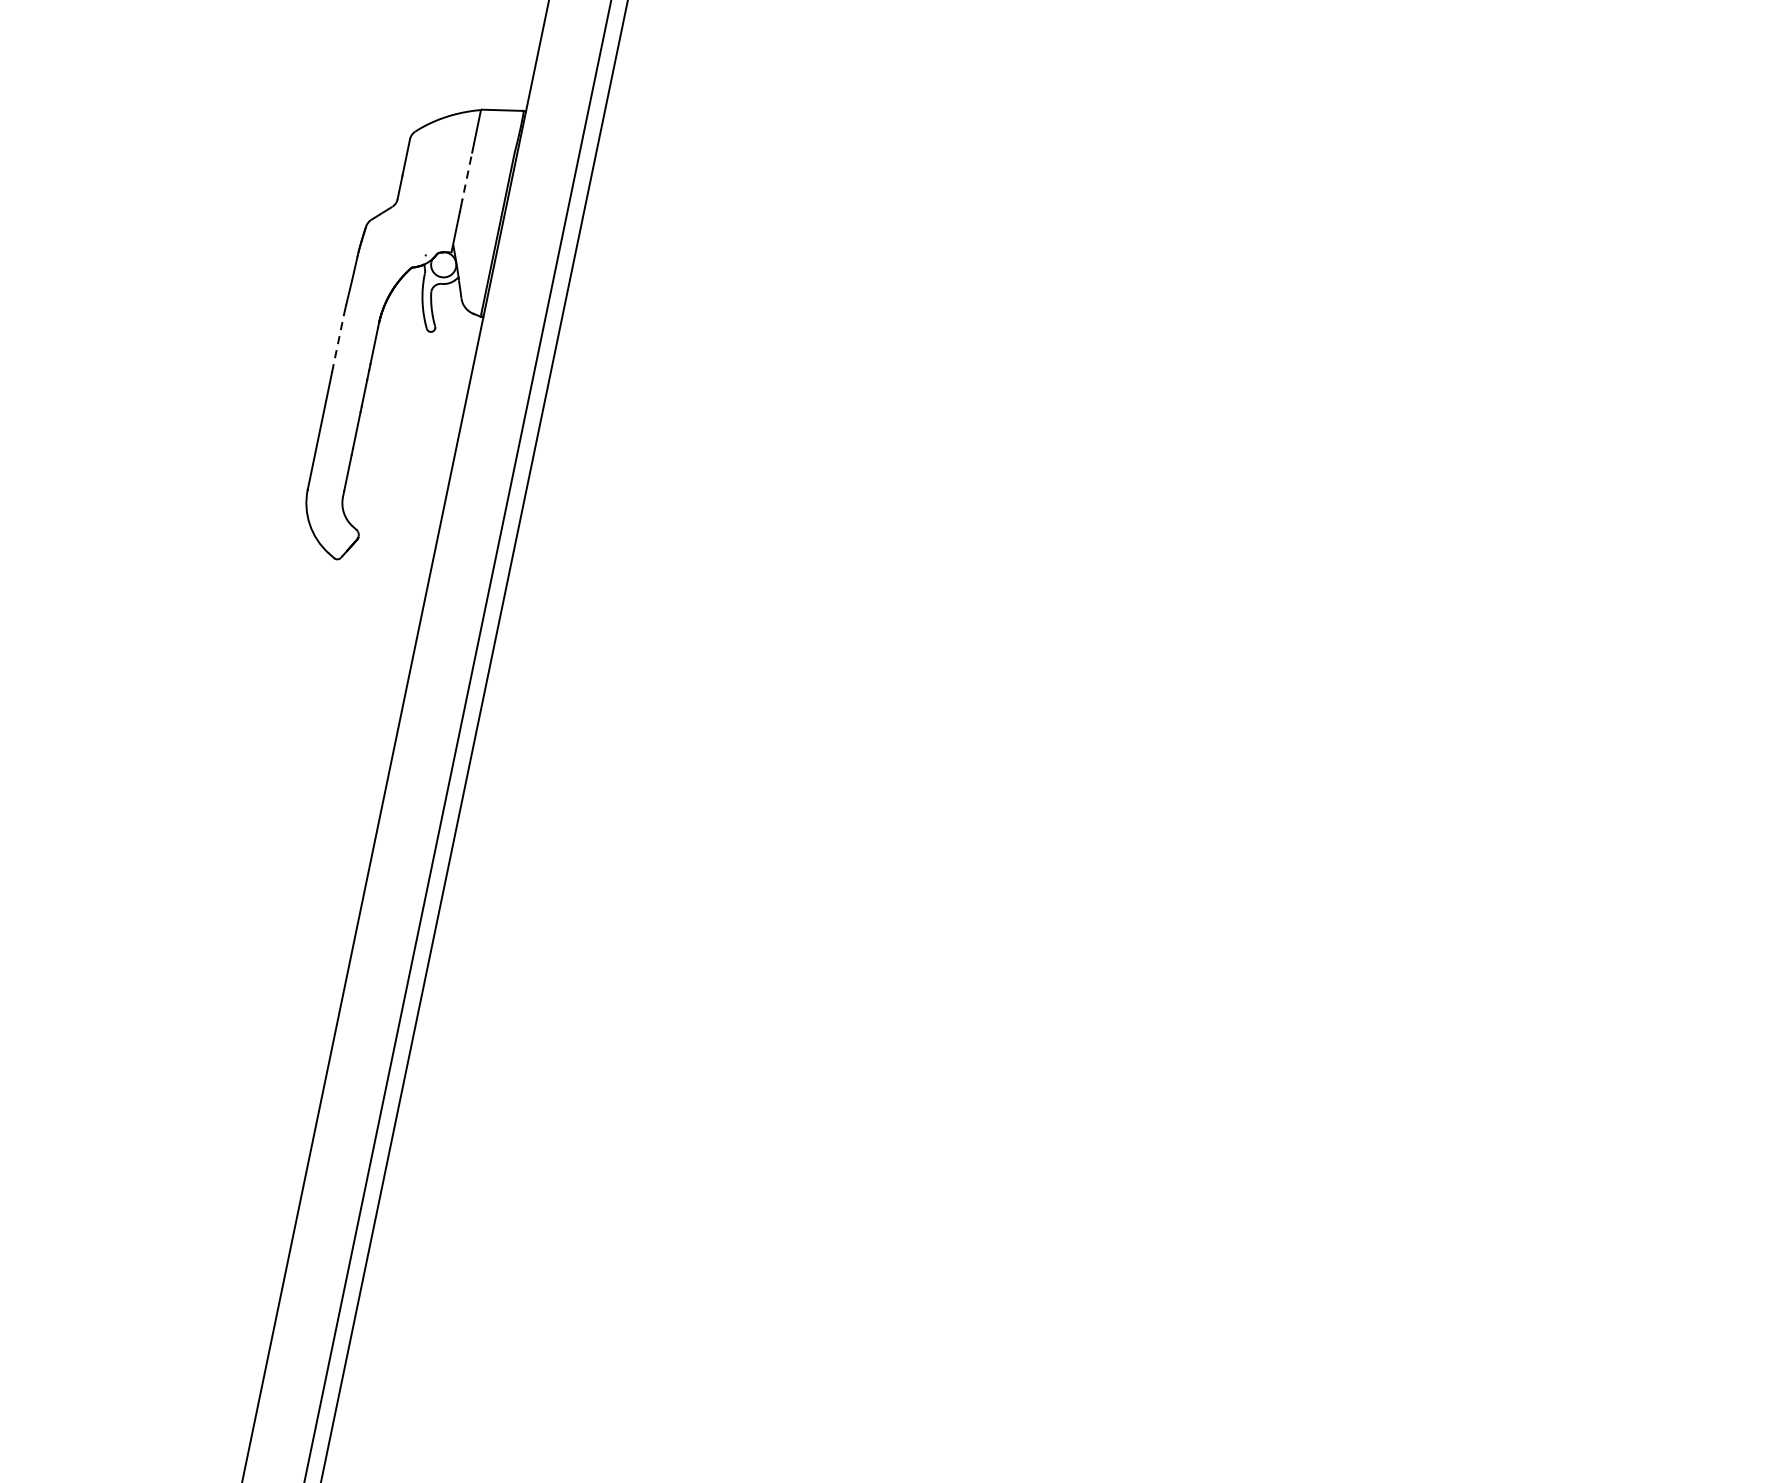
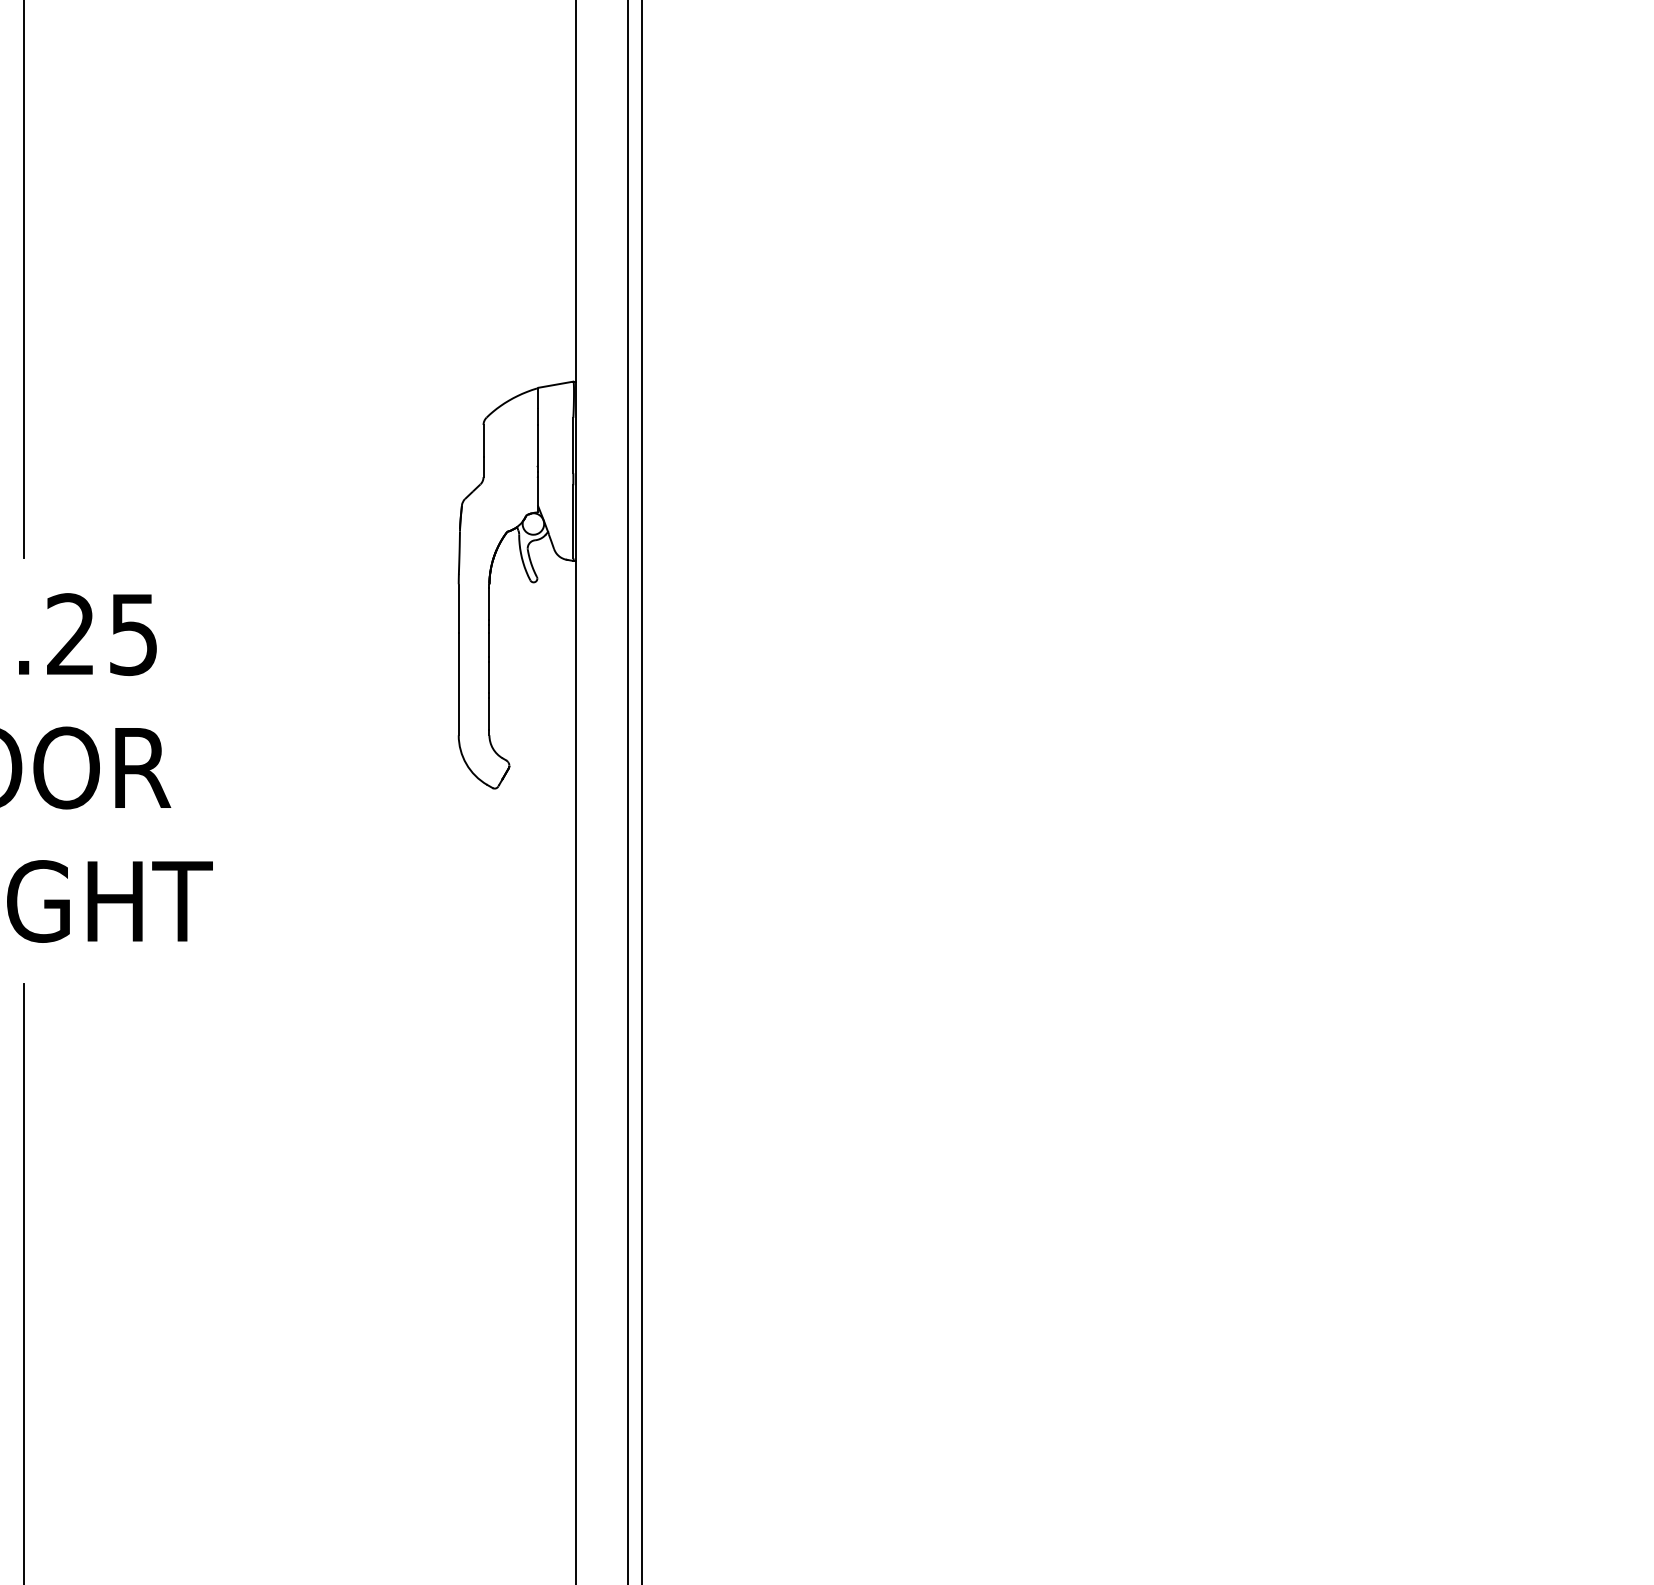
line: (466, 179) -> (537, 448), dashed -> solid
line: (337, 343) -> (458, 608), dashed -> solid

